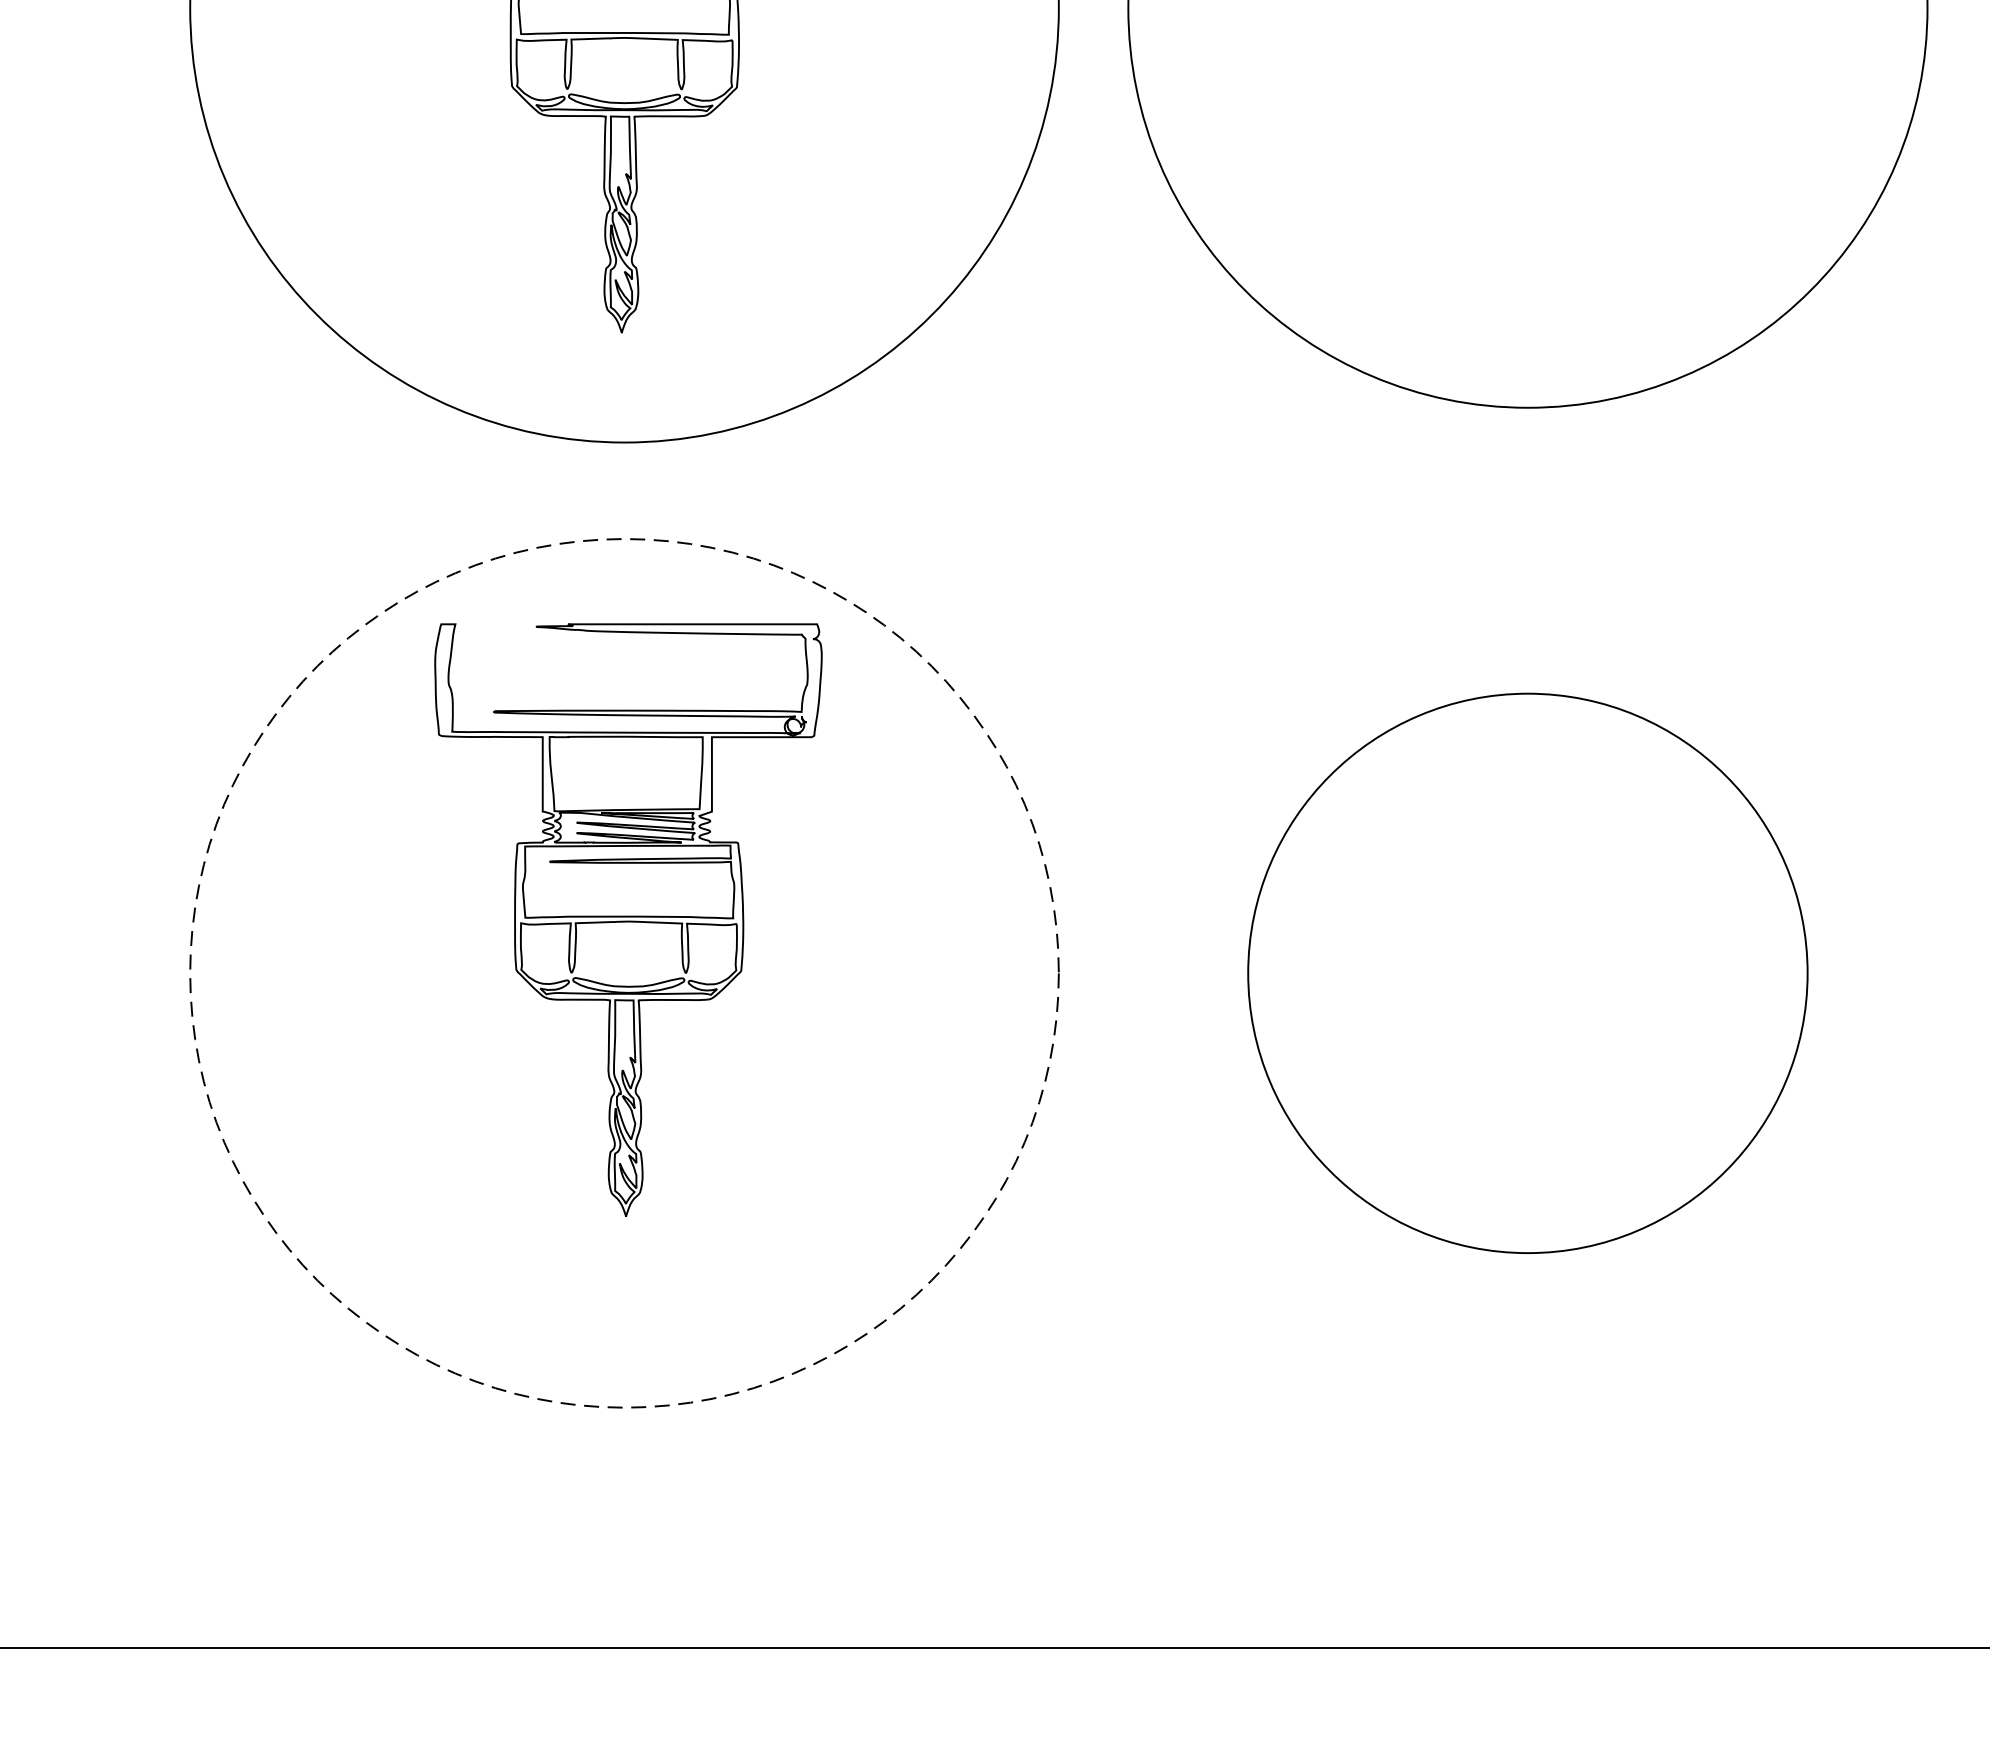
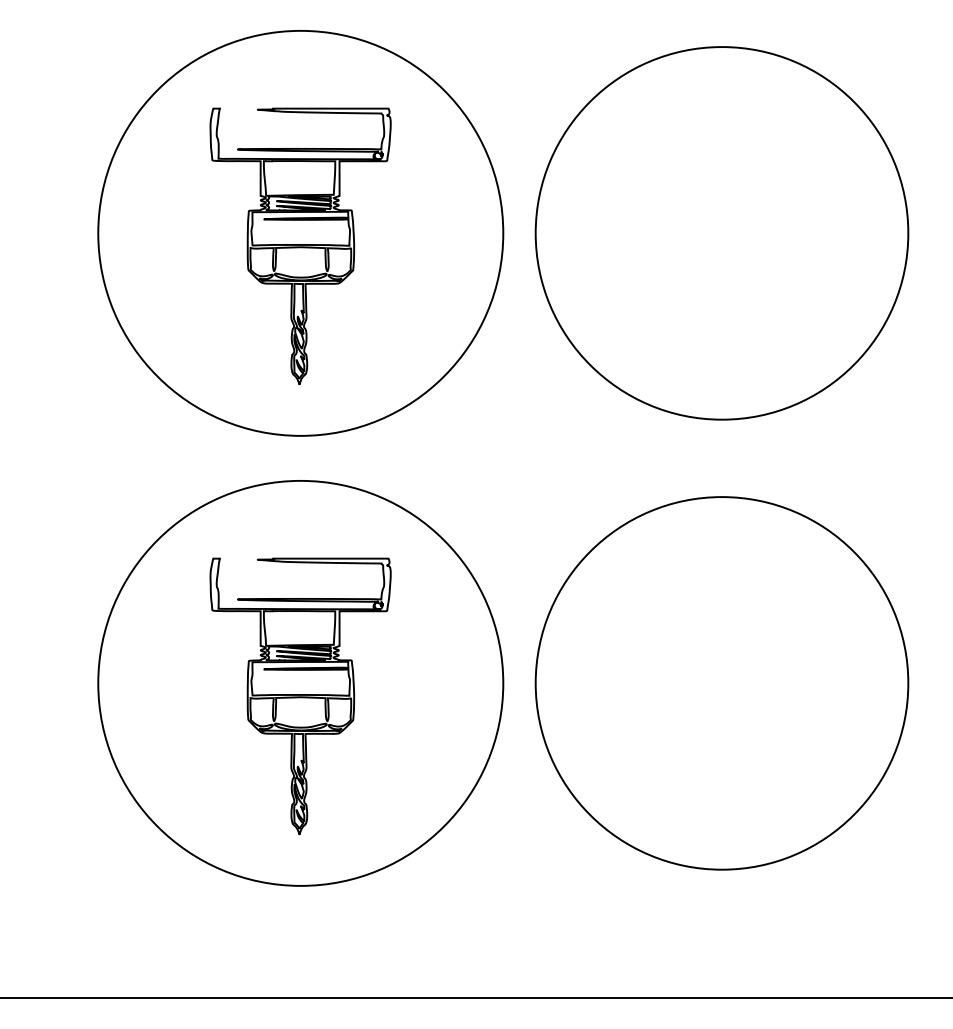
part: (628, 919) -> (300, 696), moved
circle: (623, 971) -> (300, 682), dashed -> solid
circle: (1526, 973) -> (721, 683), size x1.43

